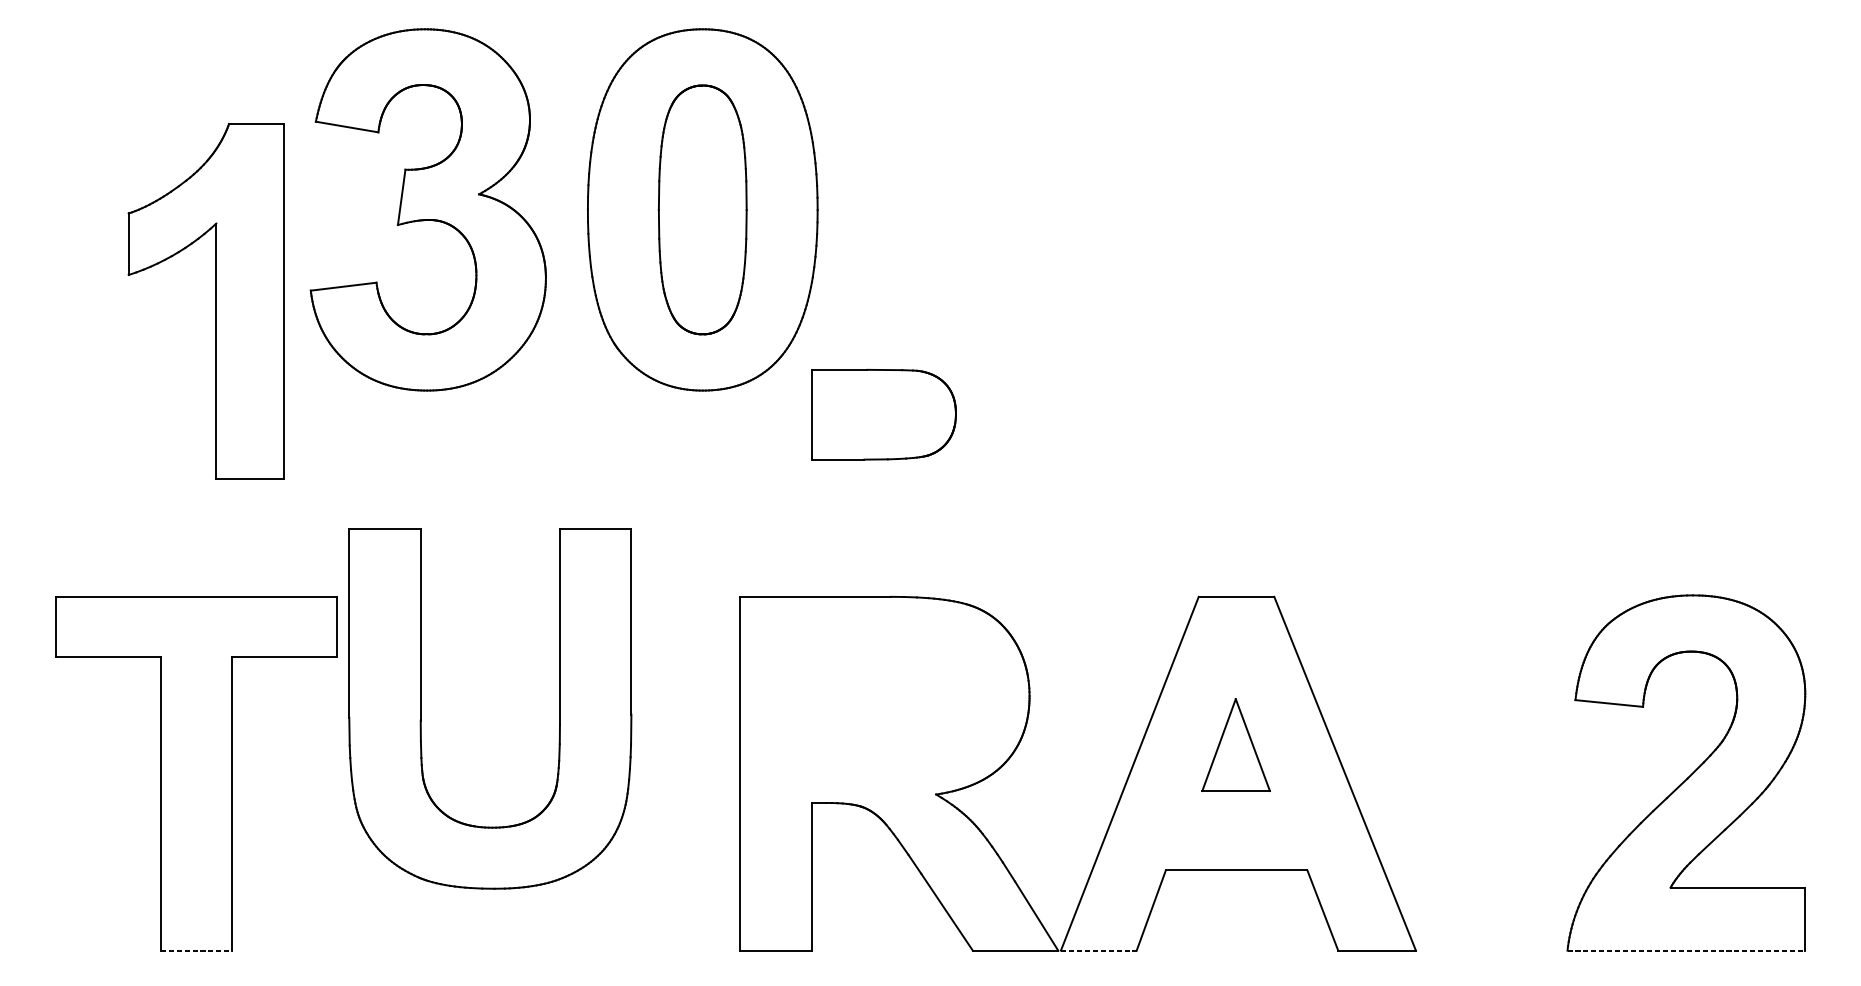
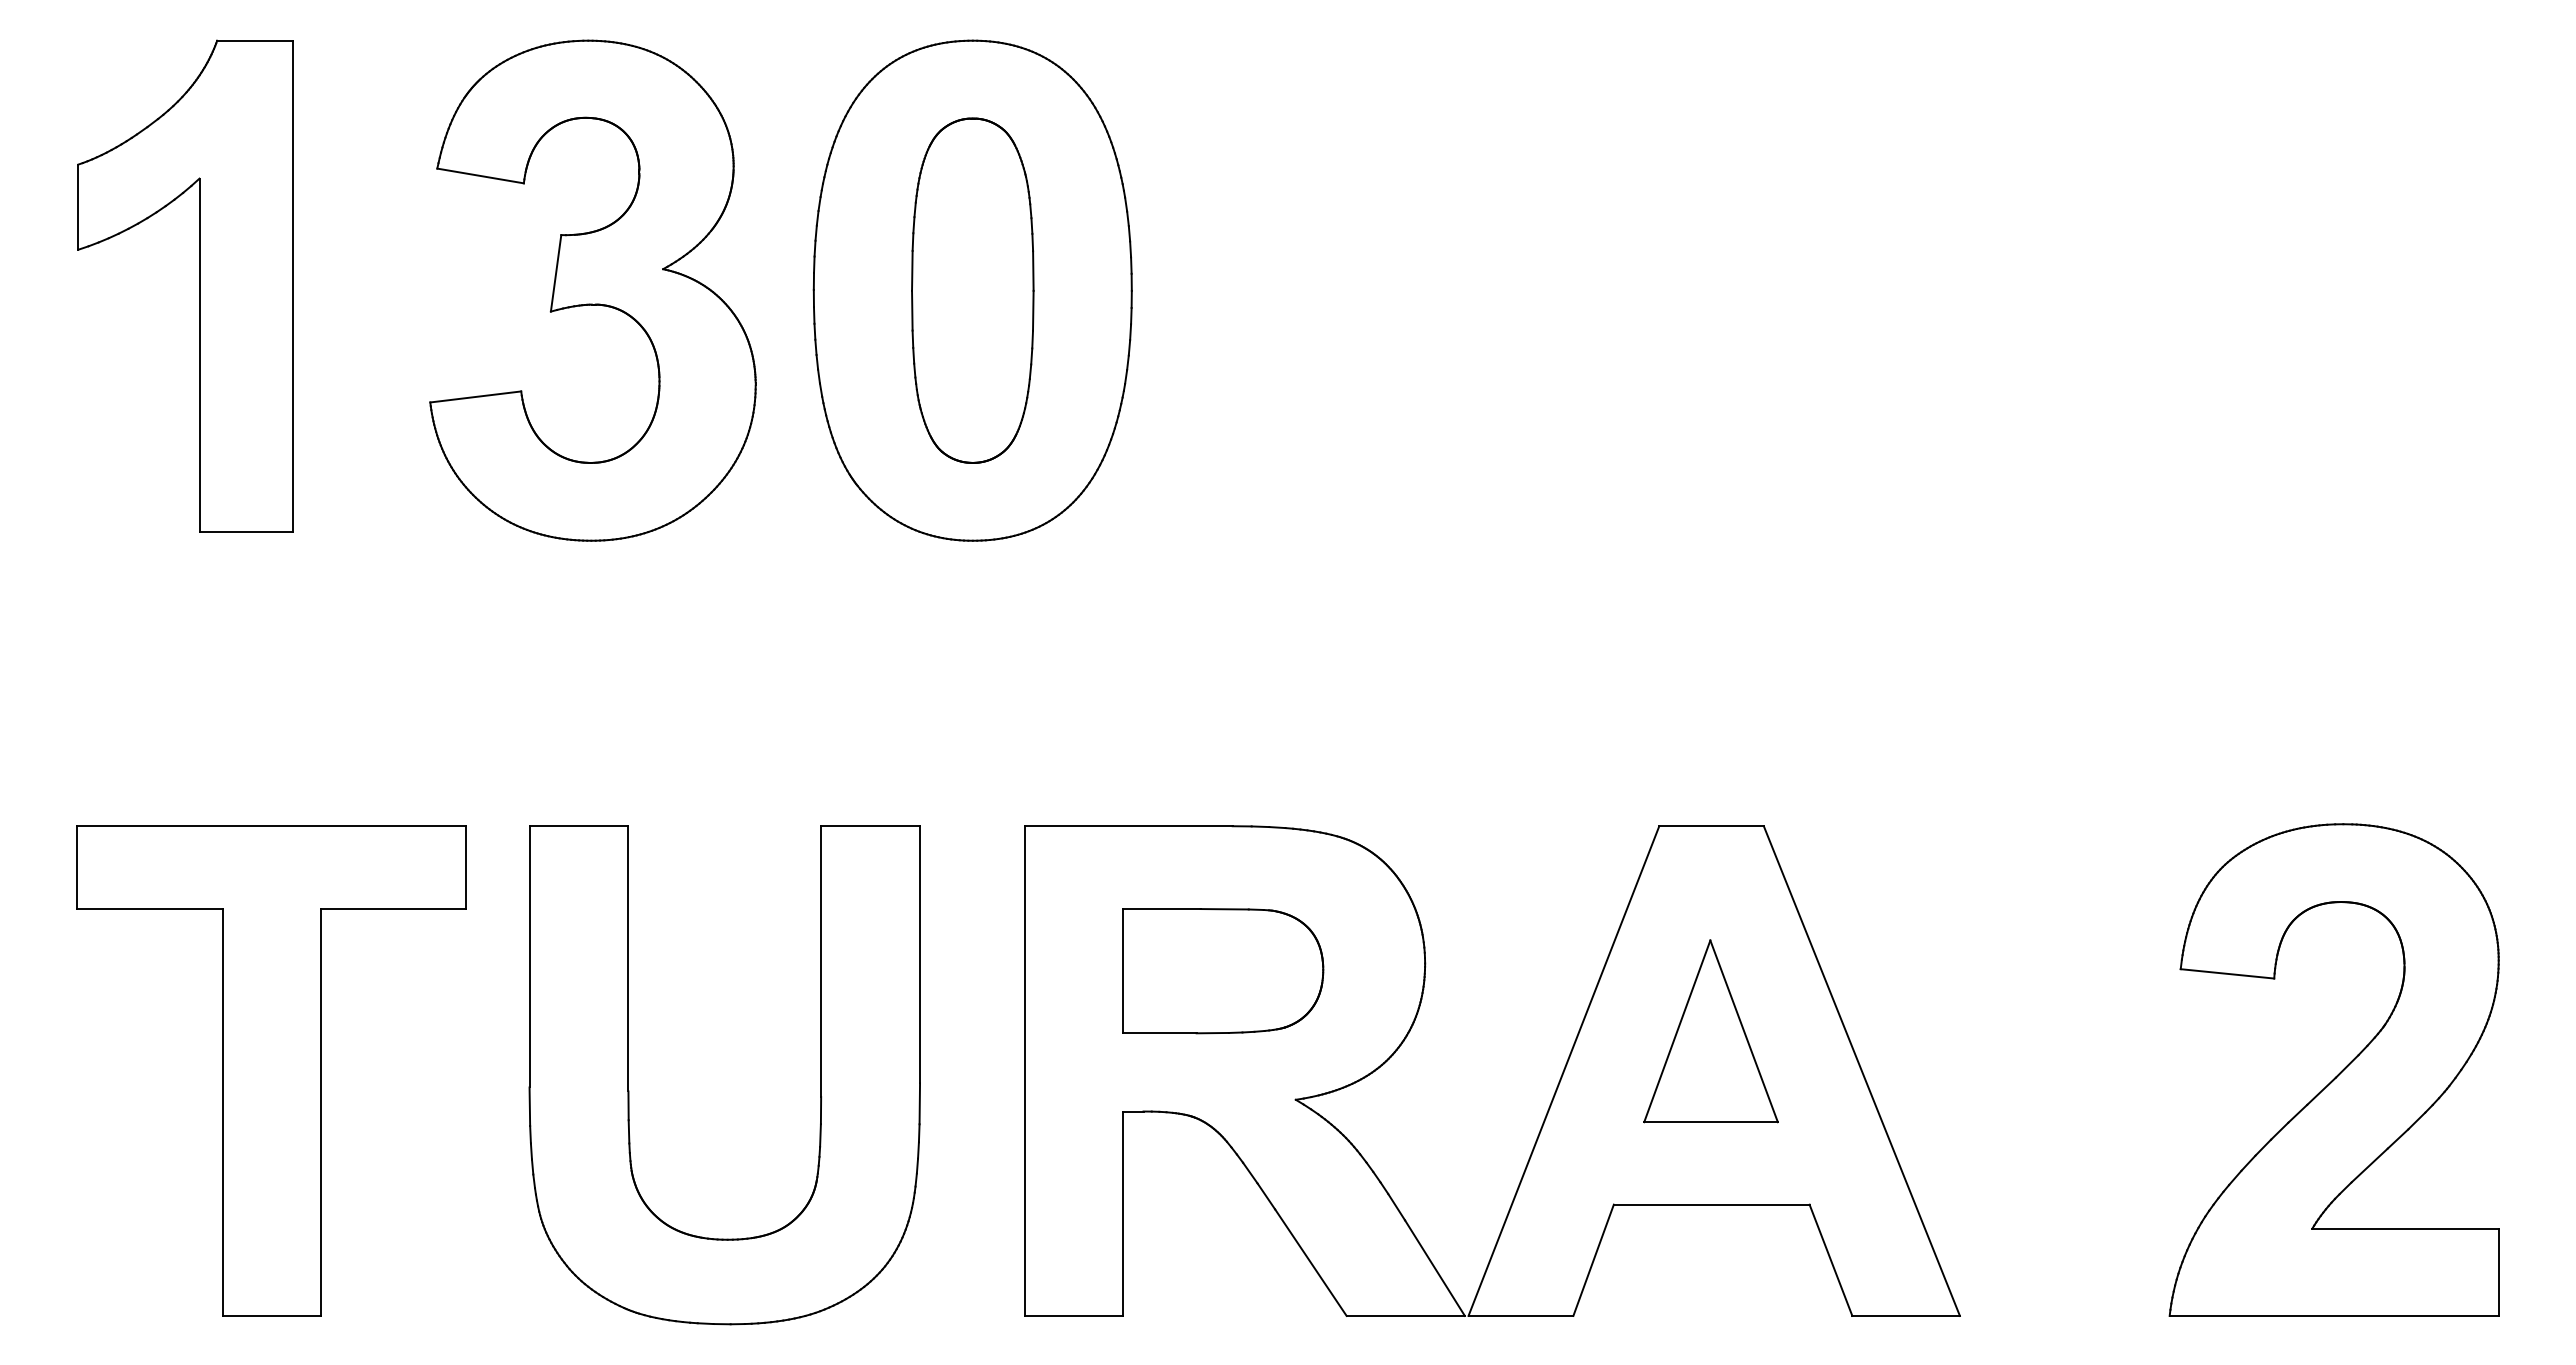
part: (216, 300) -> (199, 285), moved
part: (883, 414) -> (1223, 971), moved
part: (420, 709) -> (628, 1075), moved
part: (1235, 745) -> (1710, 1031), size x1.43
line: (196, 950) -> (272, 1315), dashed -> solid
line: (1099, 950) -> (1521, 1315), dashed -> solid
line: (1686, 950) -> (2334, 1315), dashed -> solid

